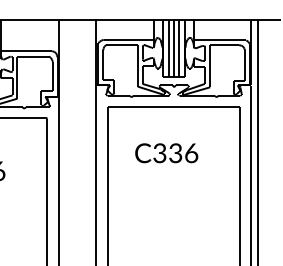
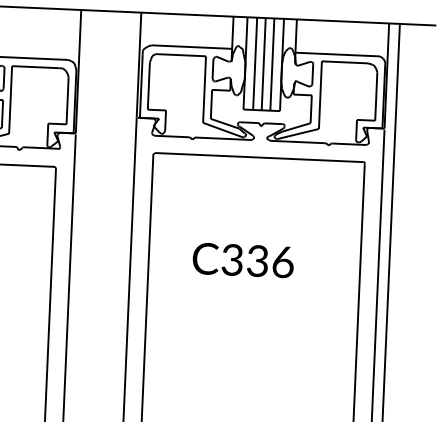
text: (166, 153) -> (243, 260), moved

